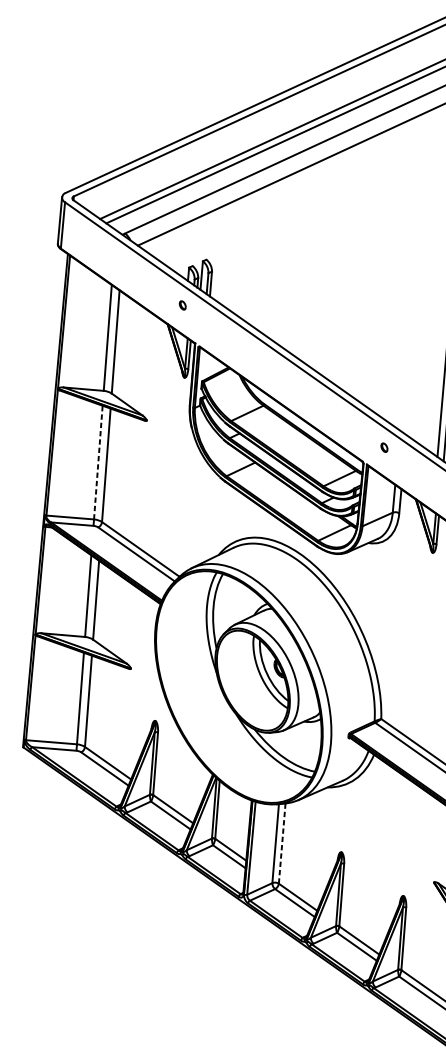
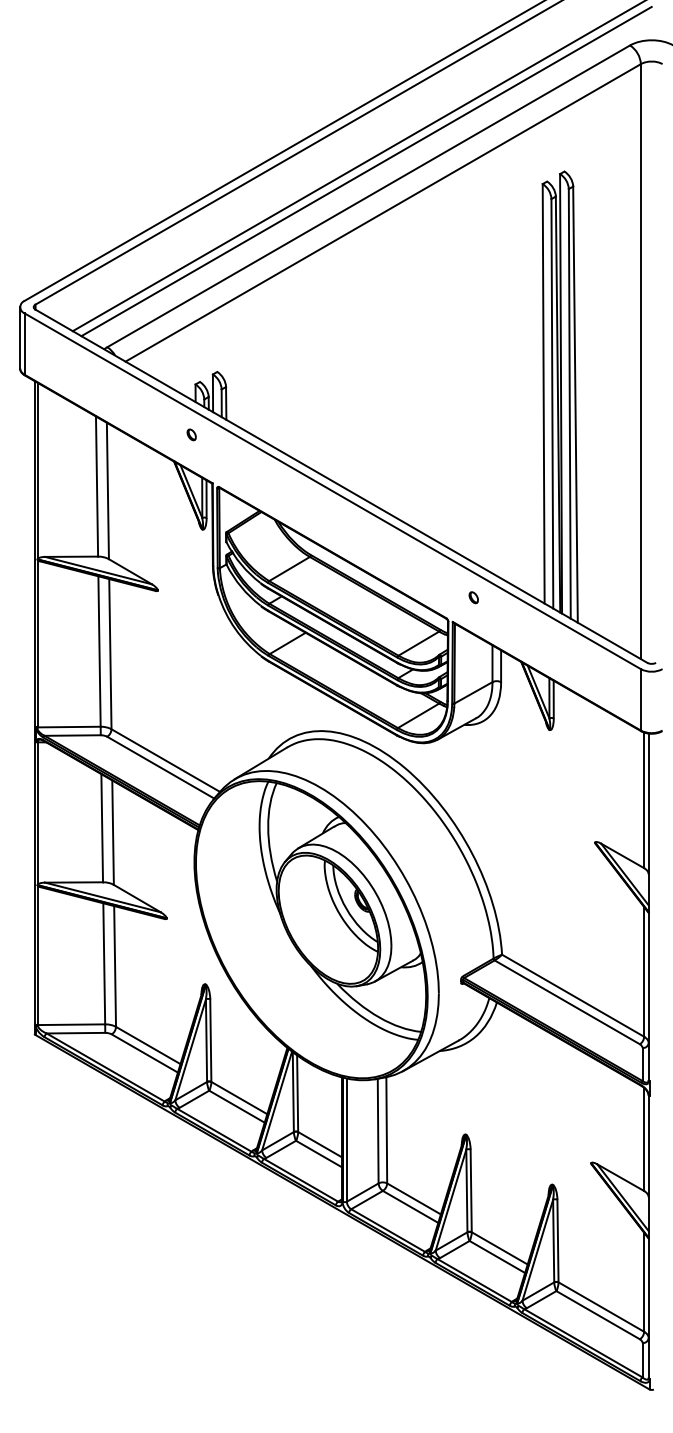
line: (98, 462) -> (99, 651), dashed -> solid
line: (281, 843) -> (386, 1130), dashed -> solid

